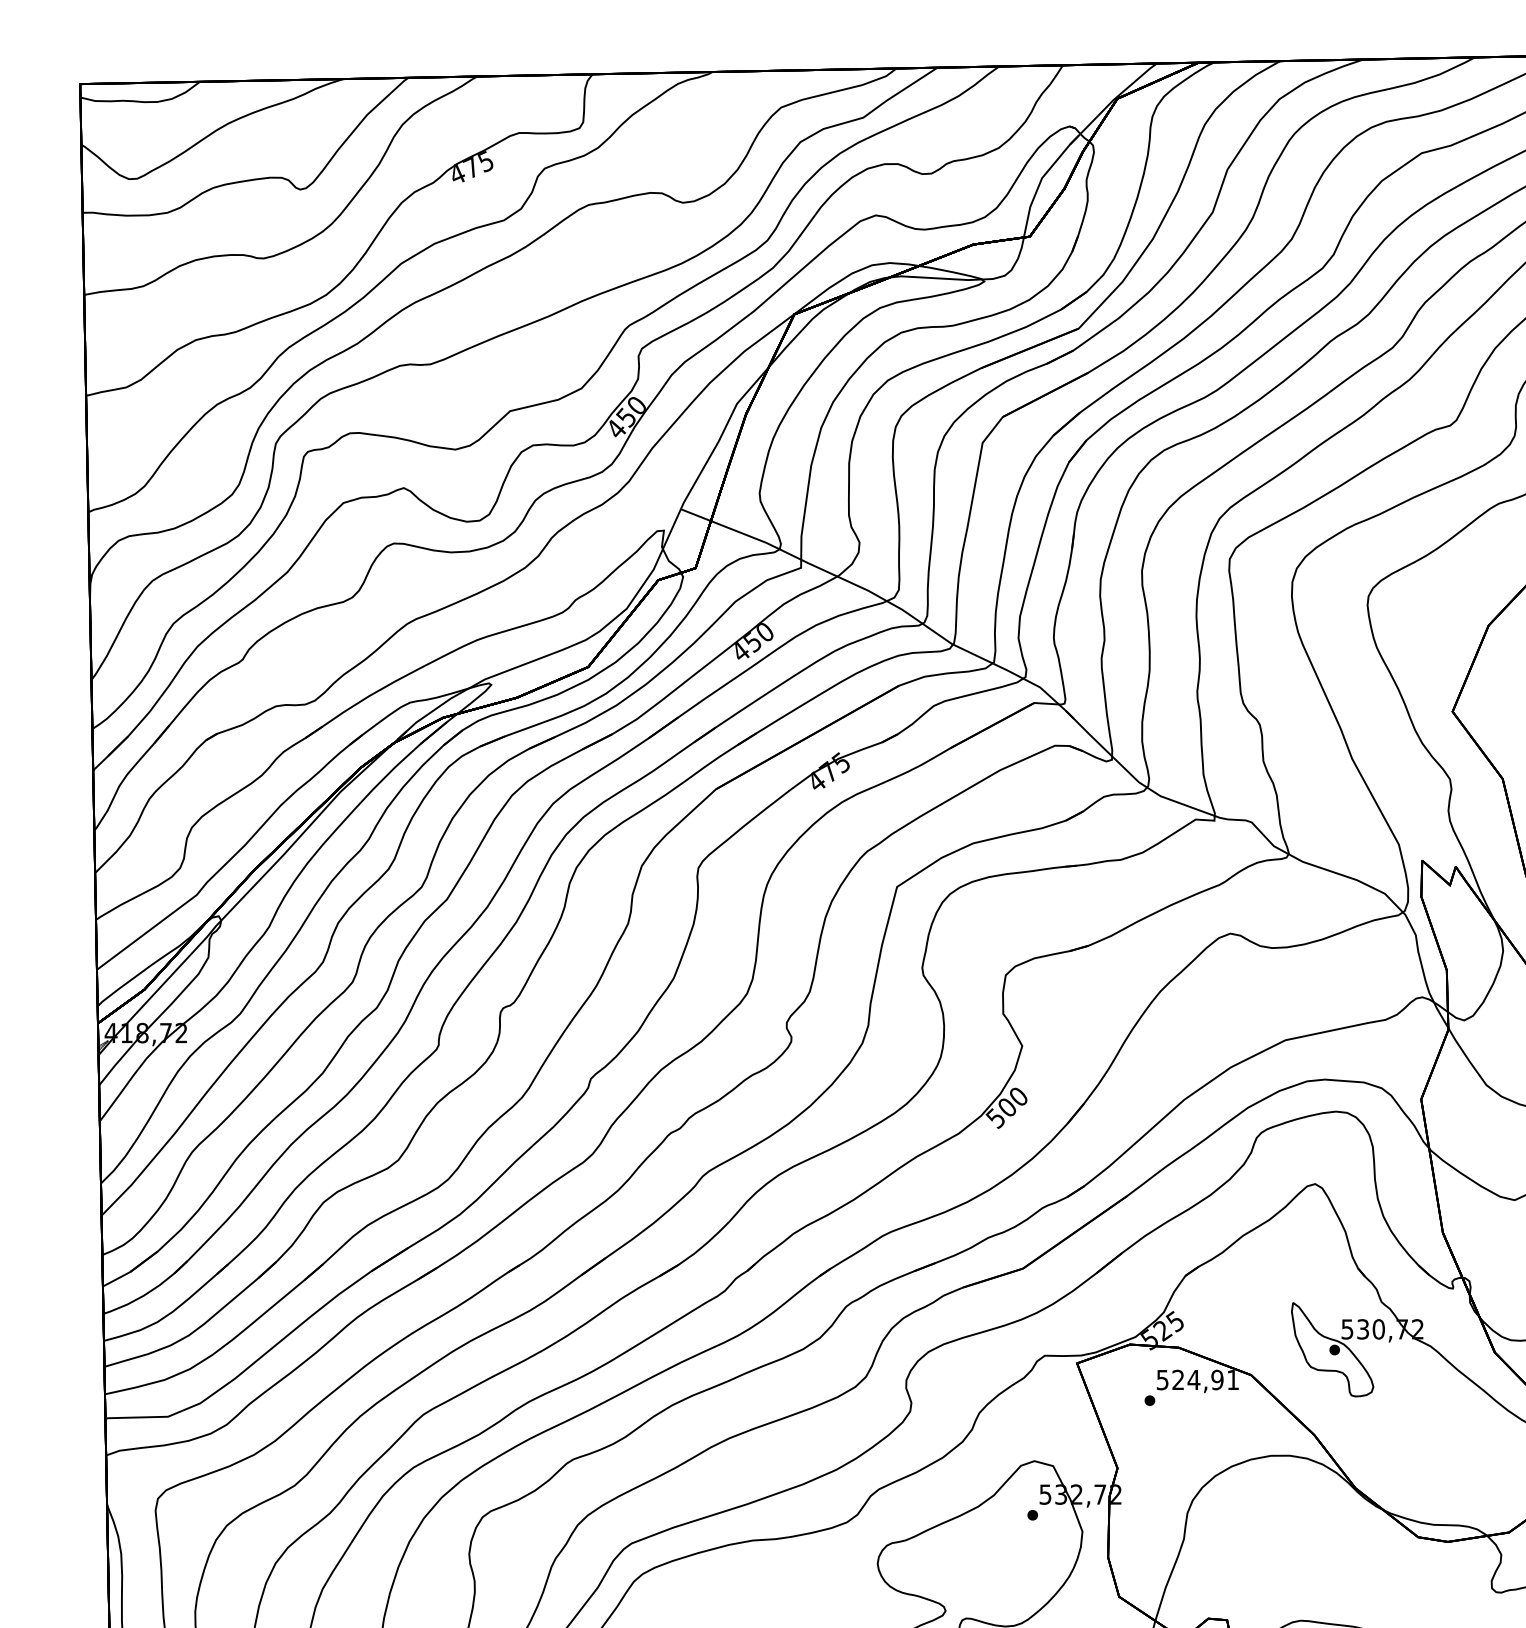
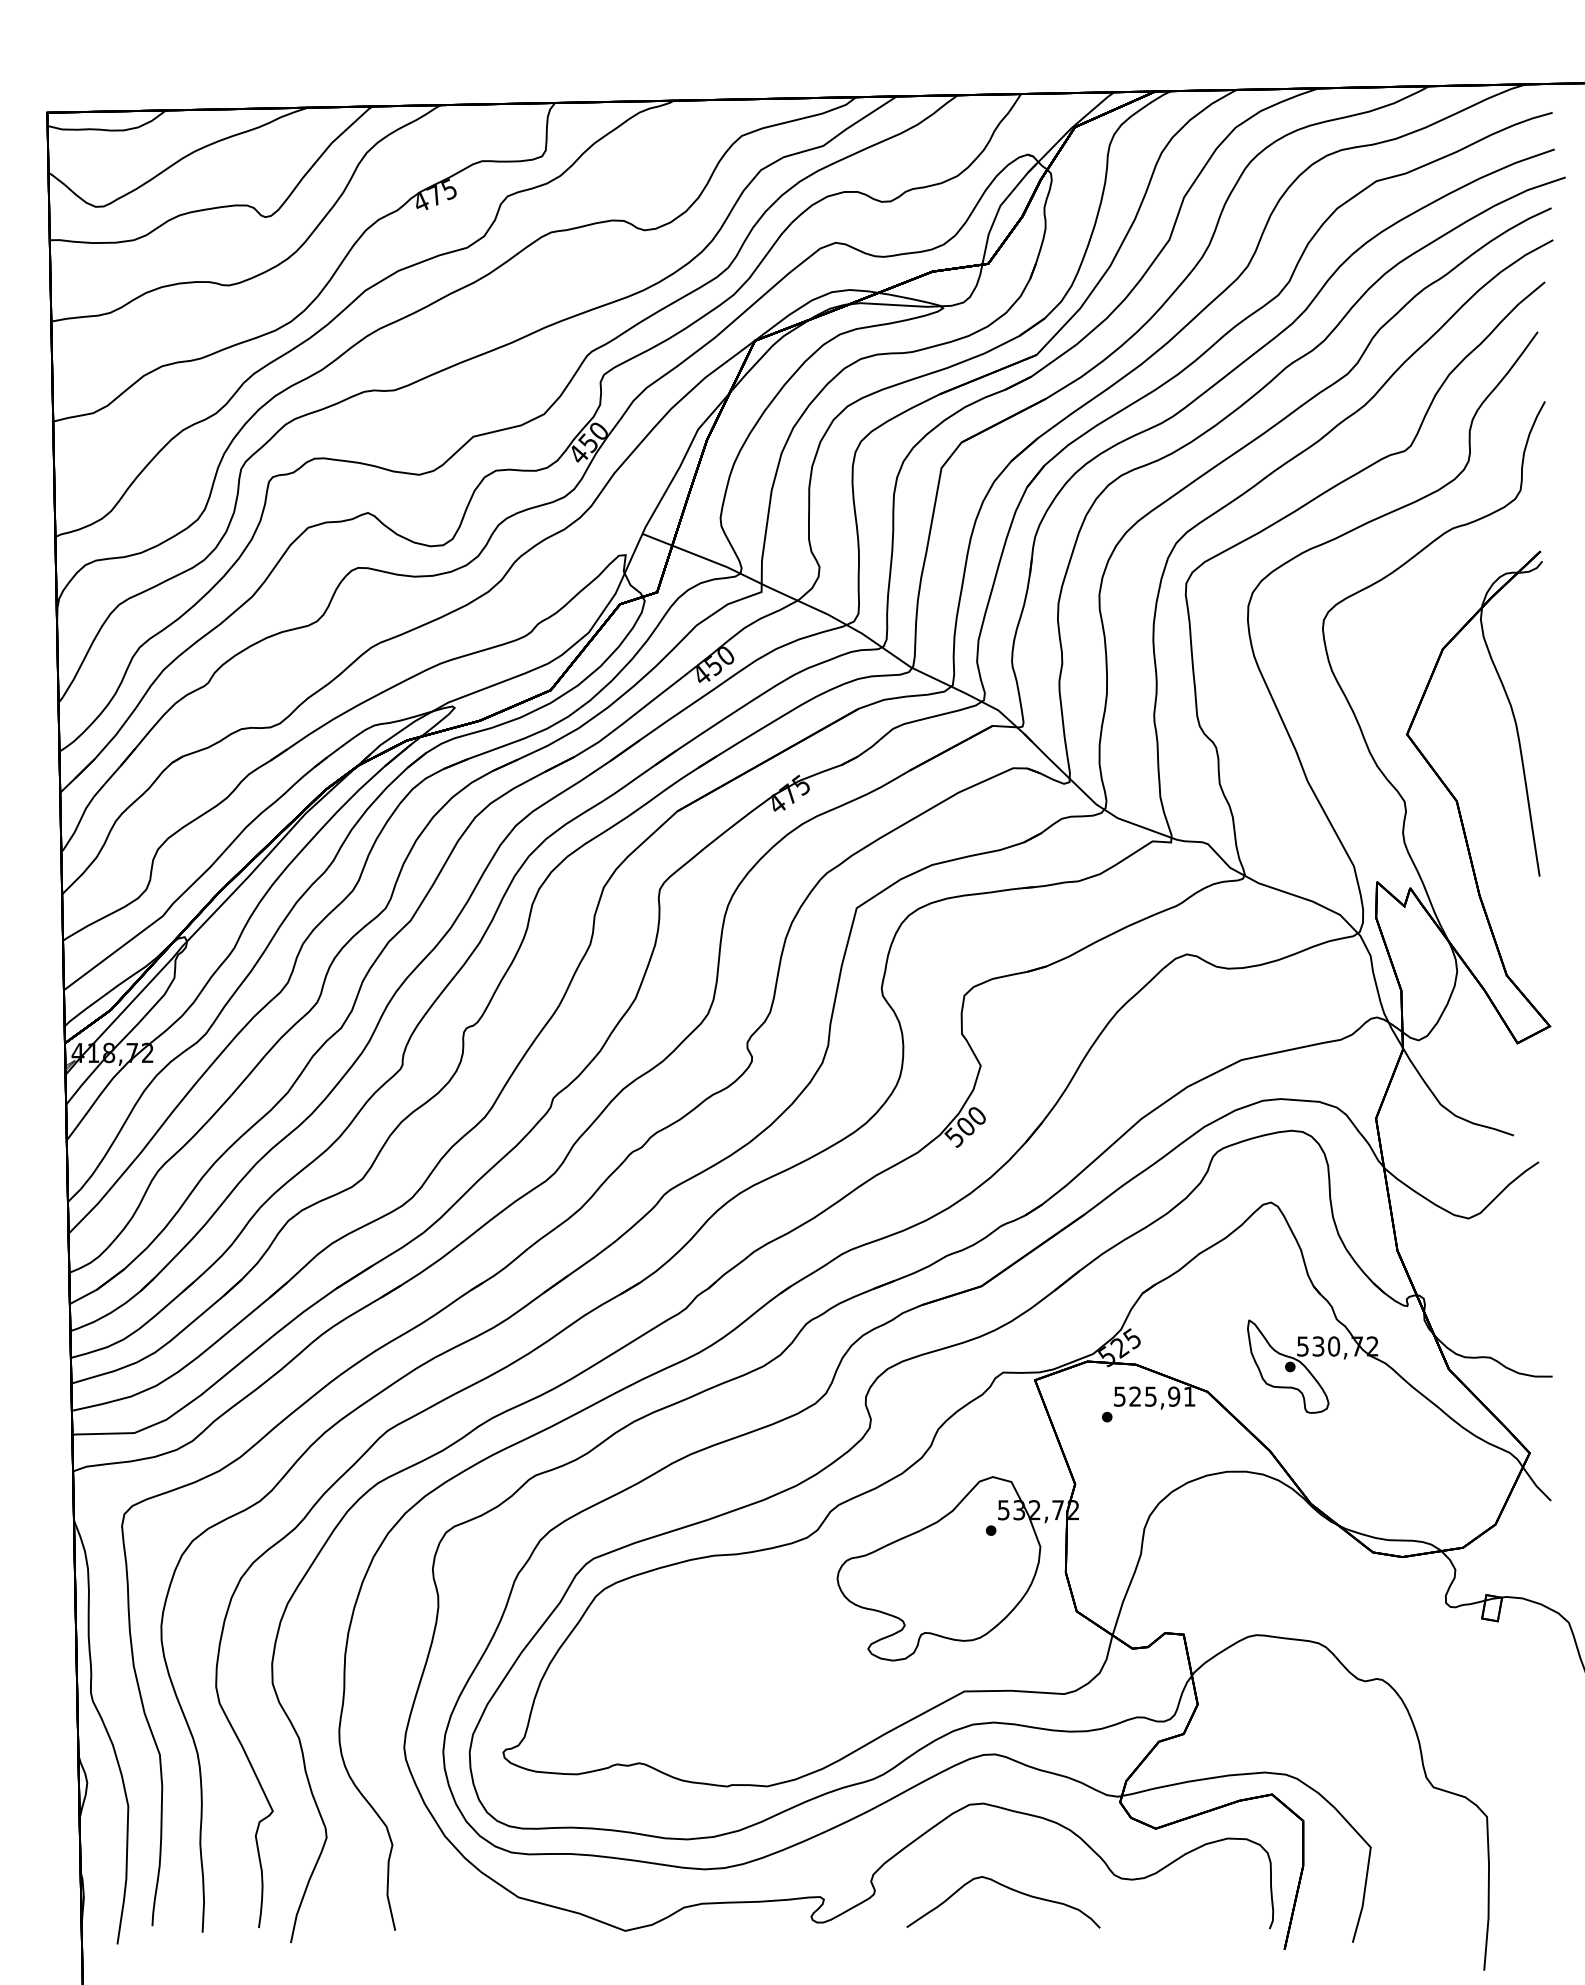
text: (1193, 1379) -> (1150, 1396), 524,91 -> 525,91

